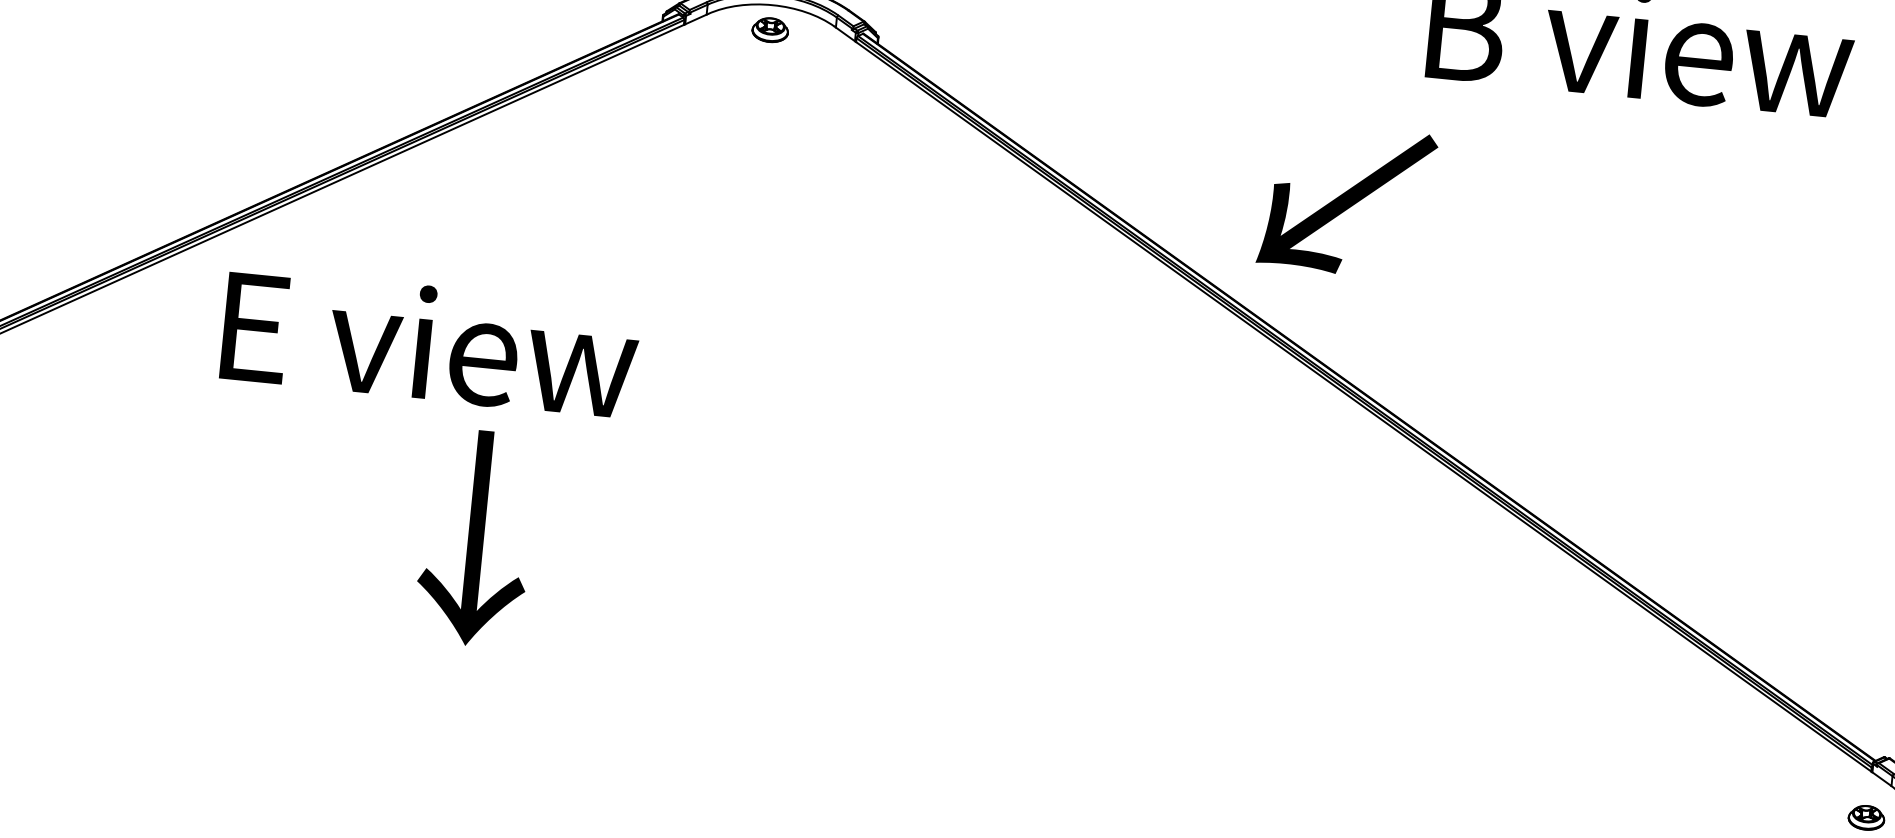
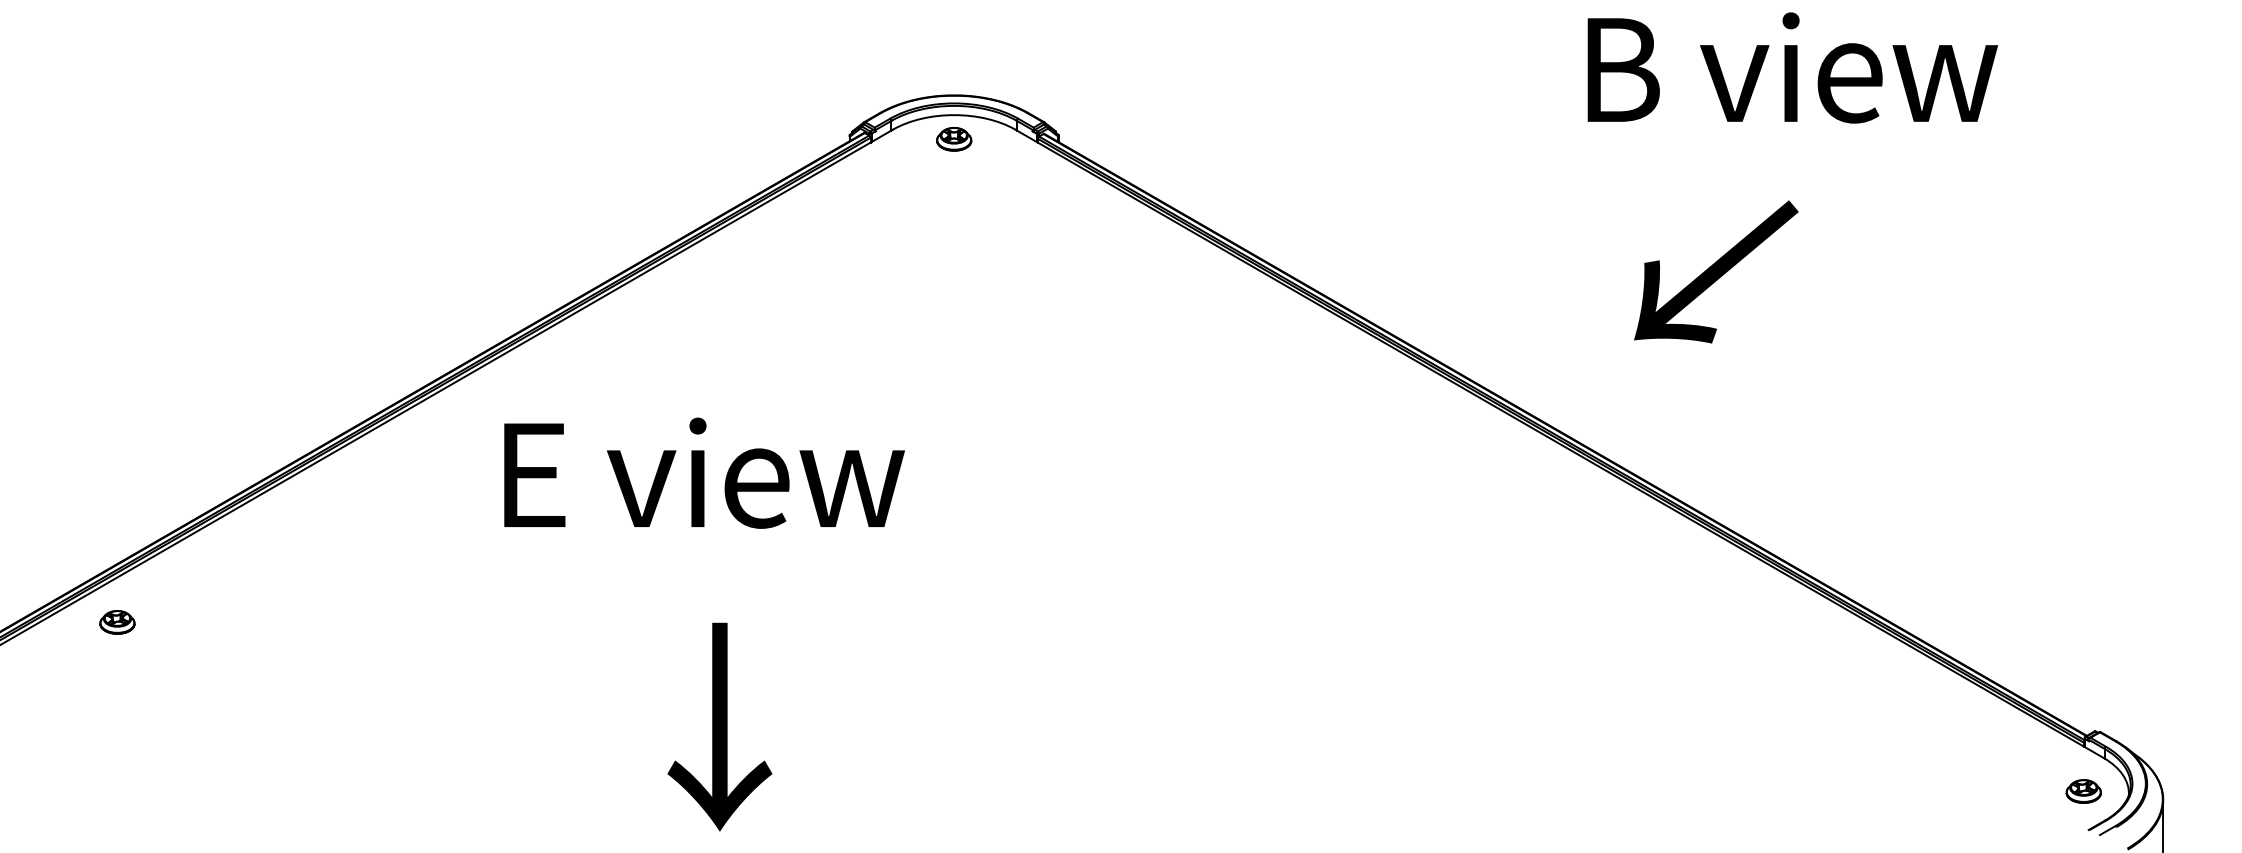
text: (1347, 200) -> (1716, 271), moved
text: (430, 342) -> (704, 472), moved
text: (475, 537) -> (719, 726), moved

